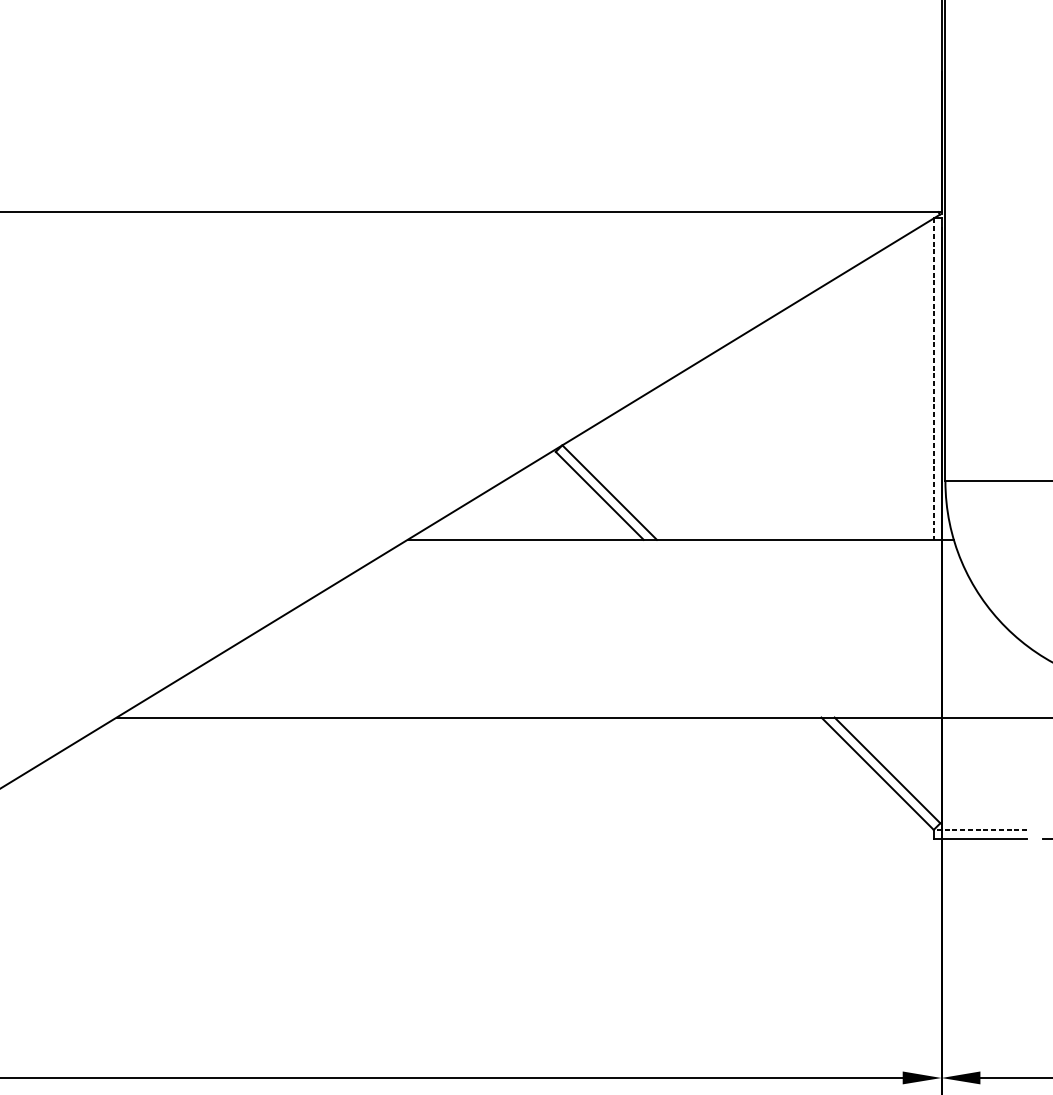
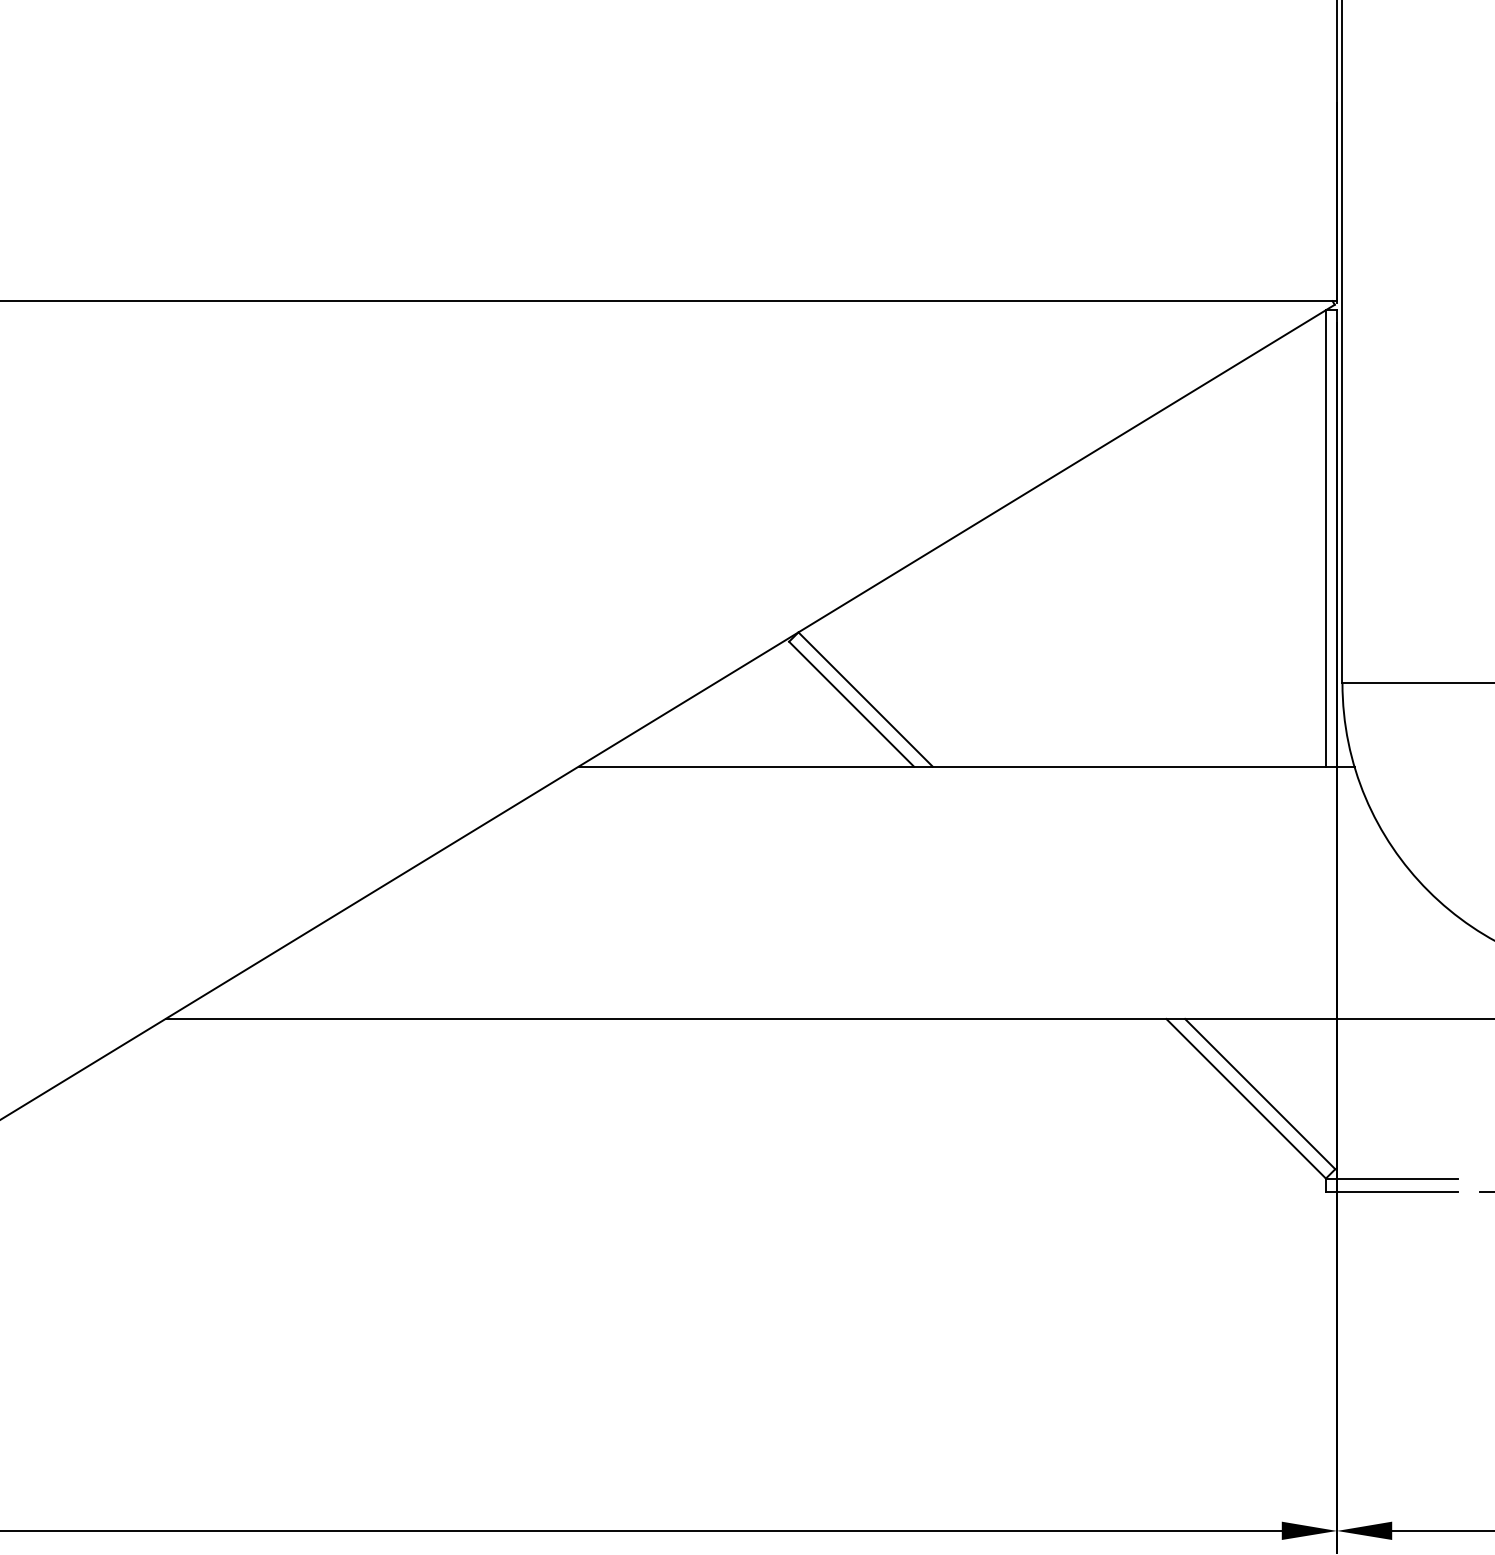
line: (933, 379) -> (1325, 538), dashed -> solid
line: (979, 829) -> (1391, 1178), dashed -> solid

